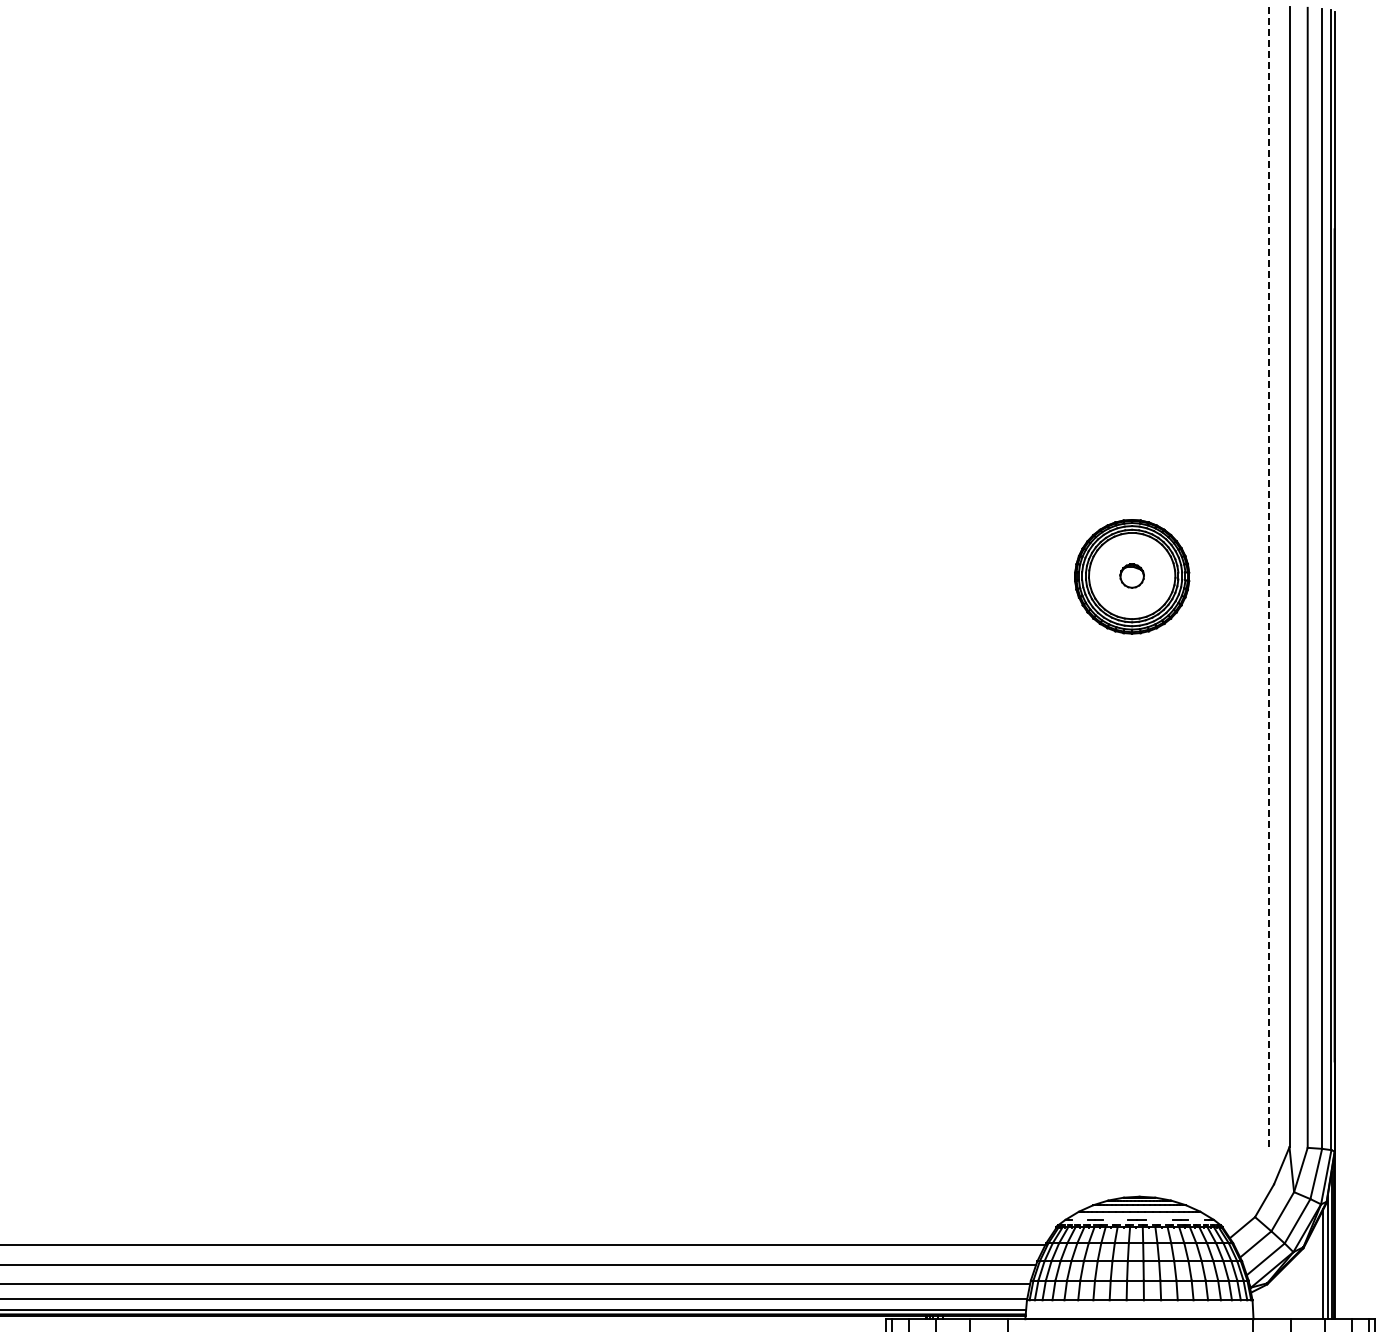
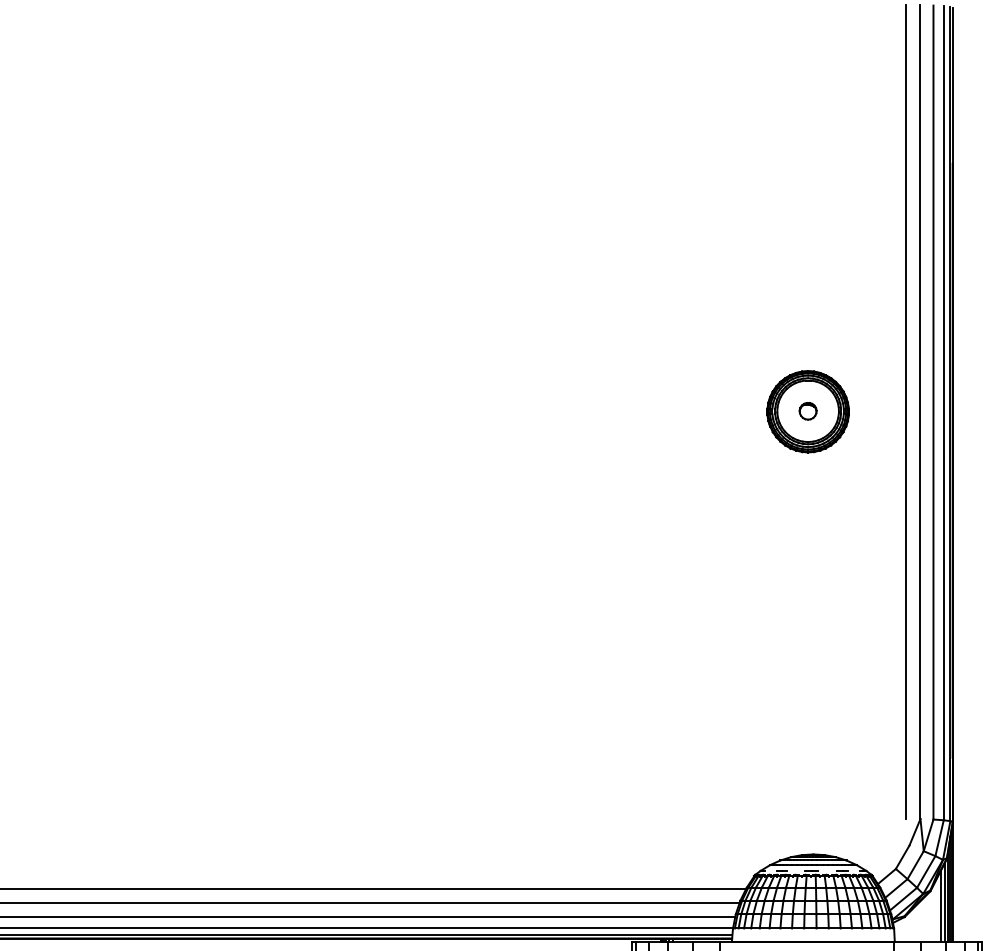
line: (1269, 576) -> (906, 411), dashed -> solid
line: (1318, 1269) -> (941, 906), added

